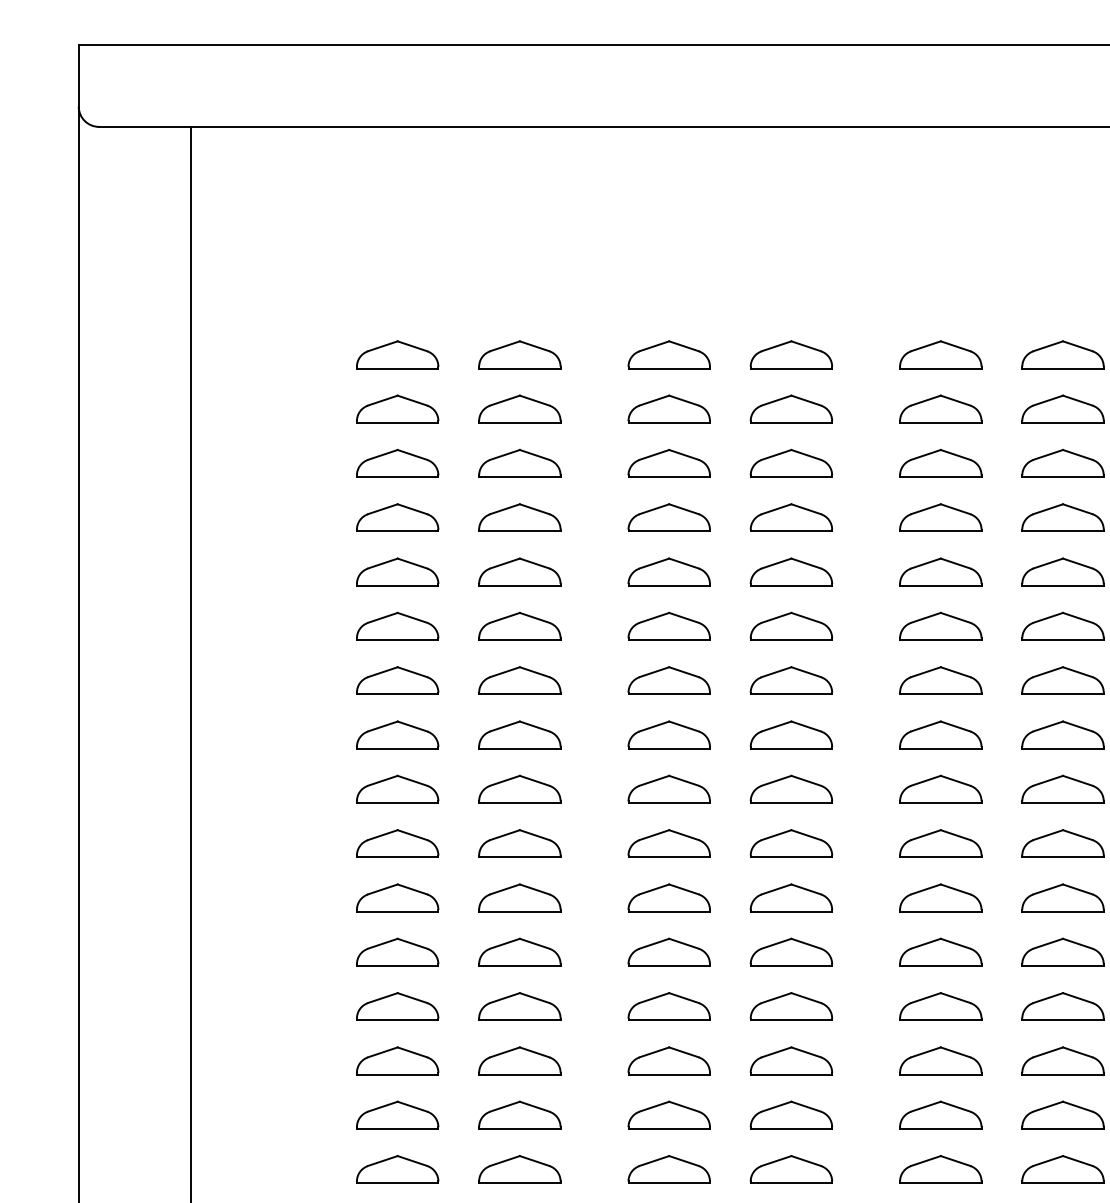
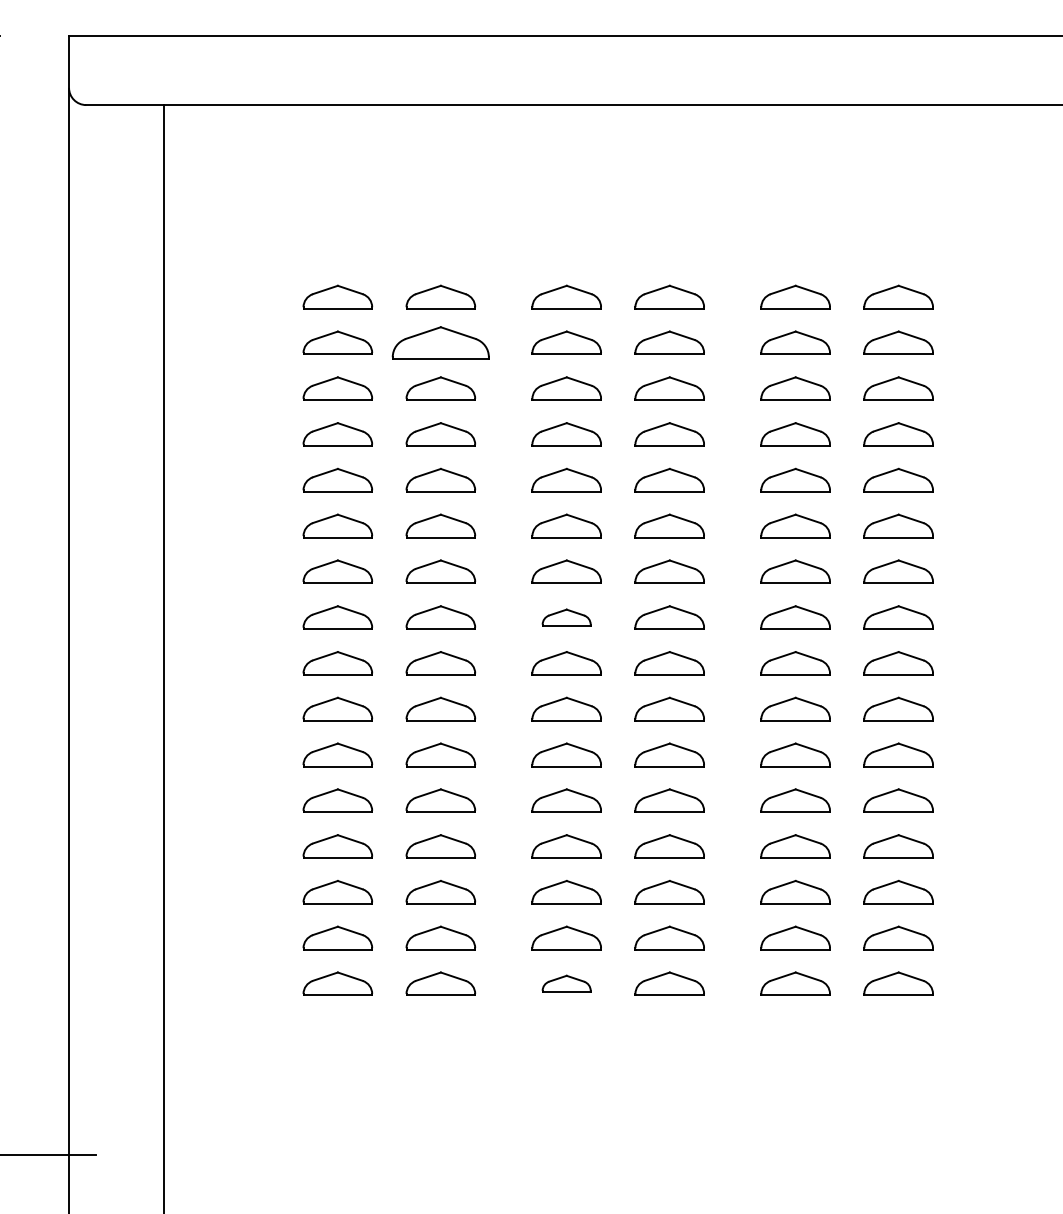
part: (519, 408) -> (440, 342), size x1.4
part: (668, 734) -> (566, 617), size x0.7
part: (668, 1169) -> (566, 983), size x0.7

